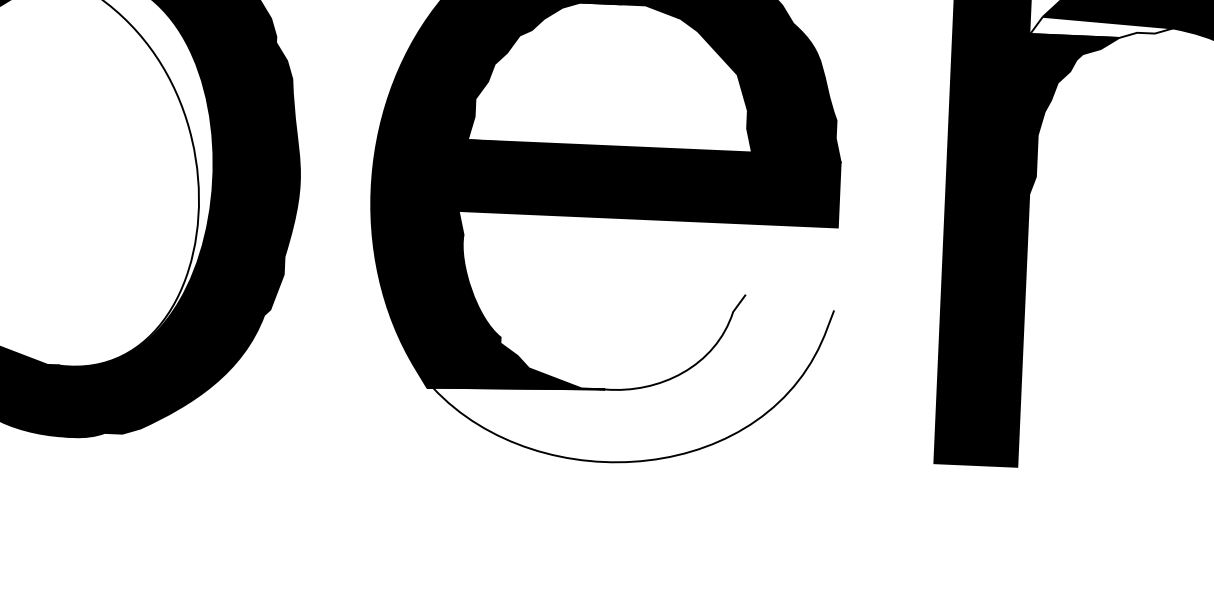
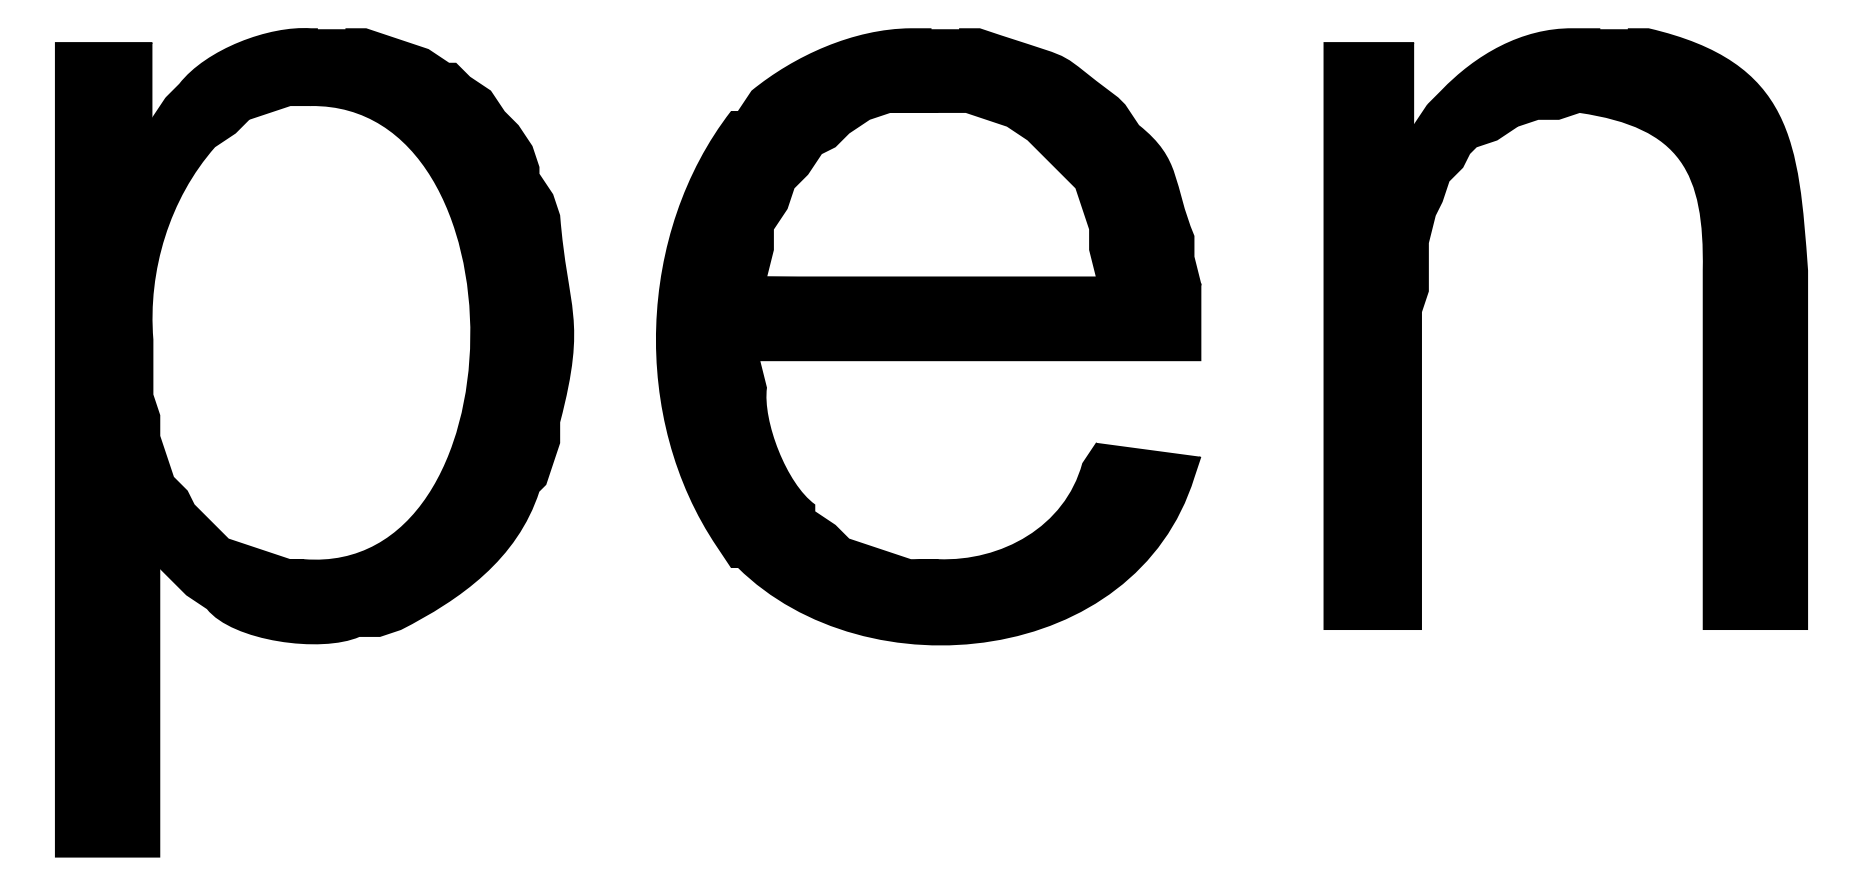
fill: (1101, 28) -> (1496, 115), added
fill: (629, 376) -> (965, 543), added

